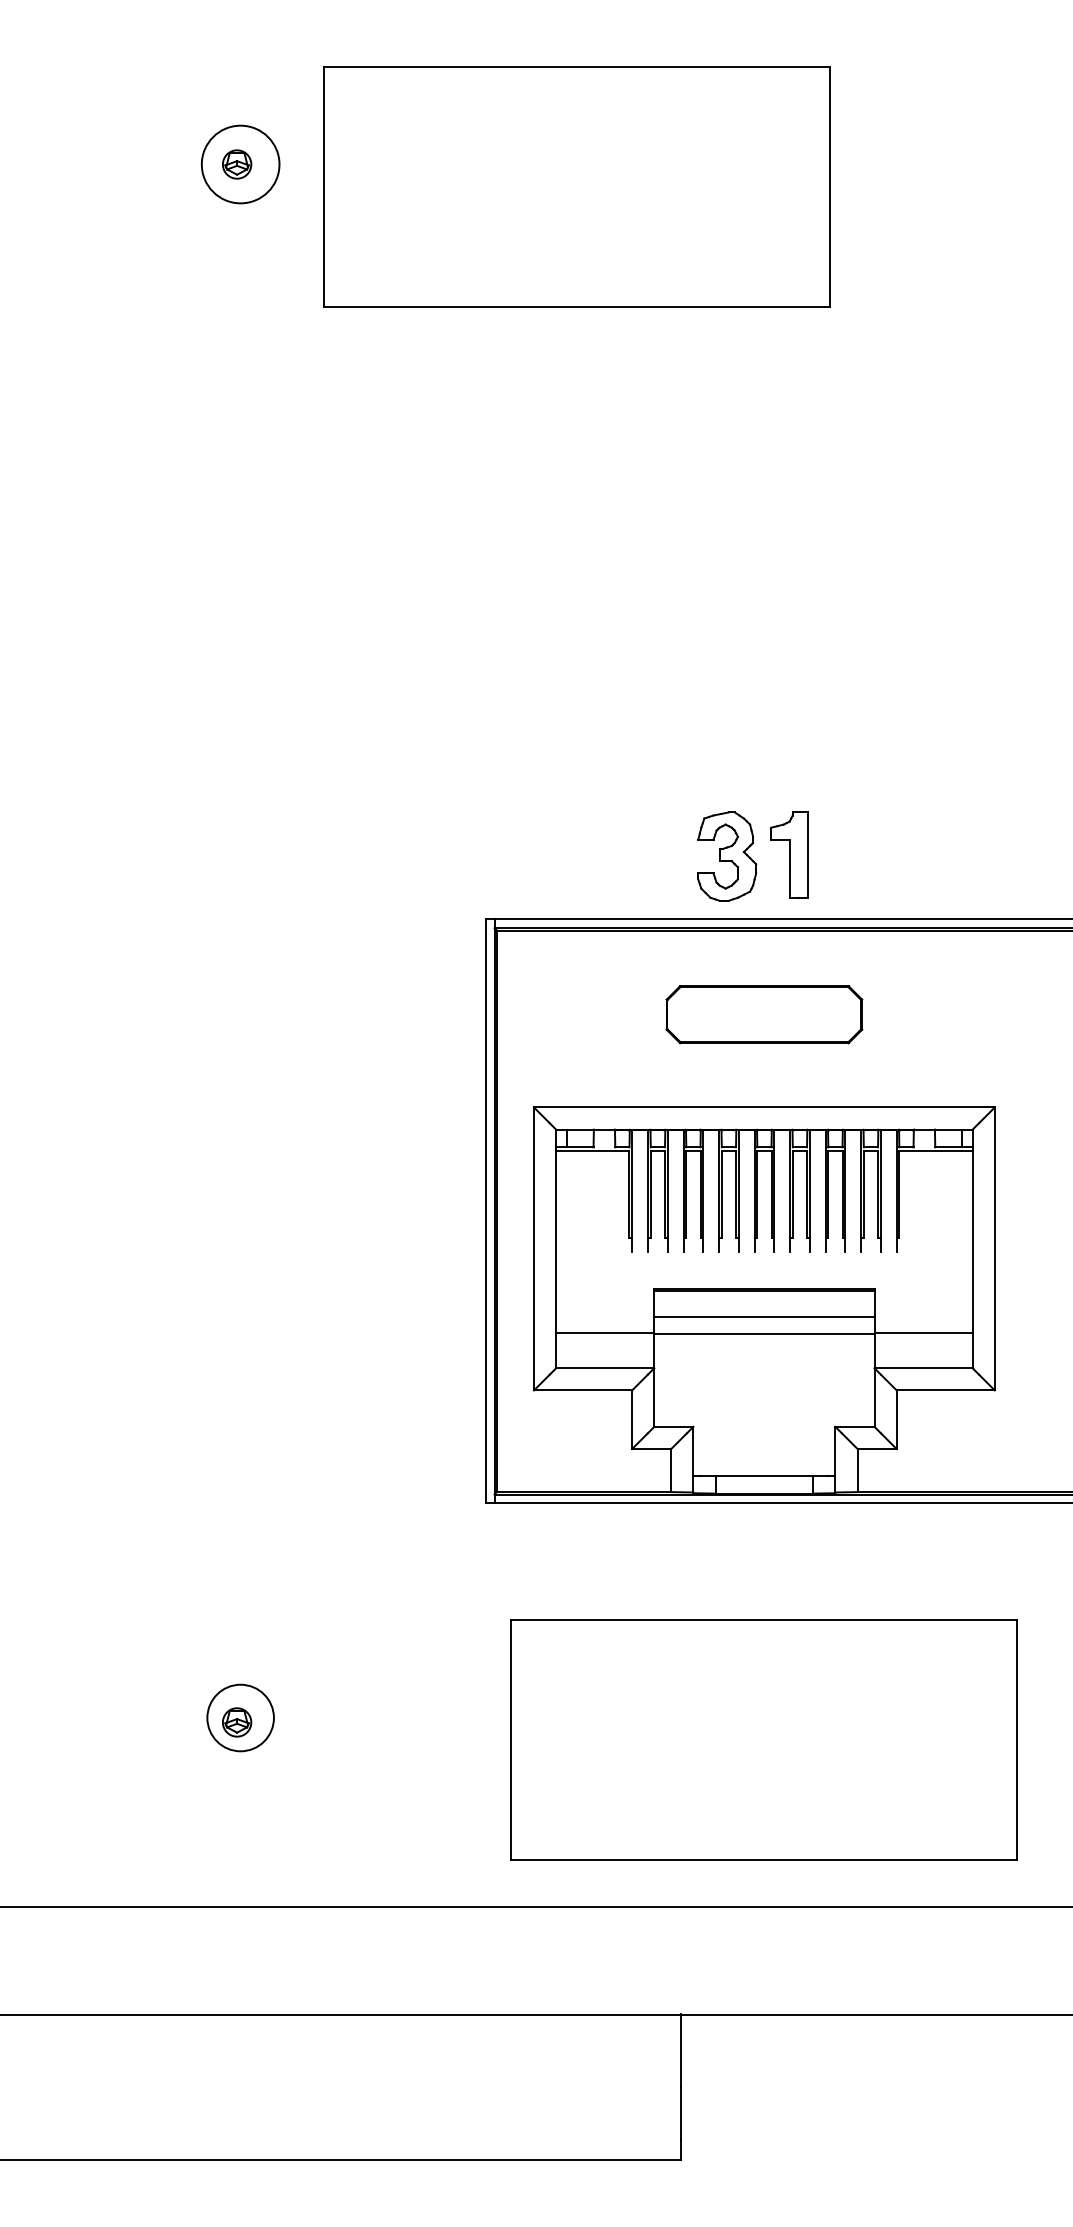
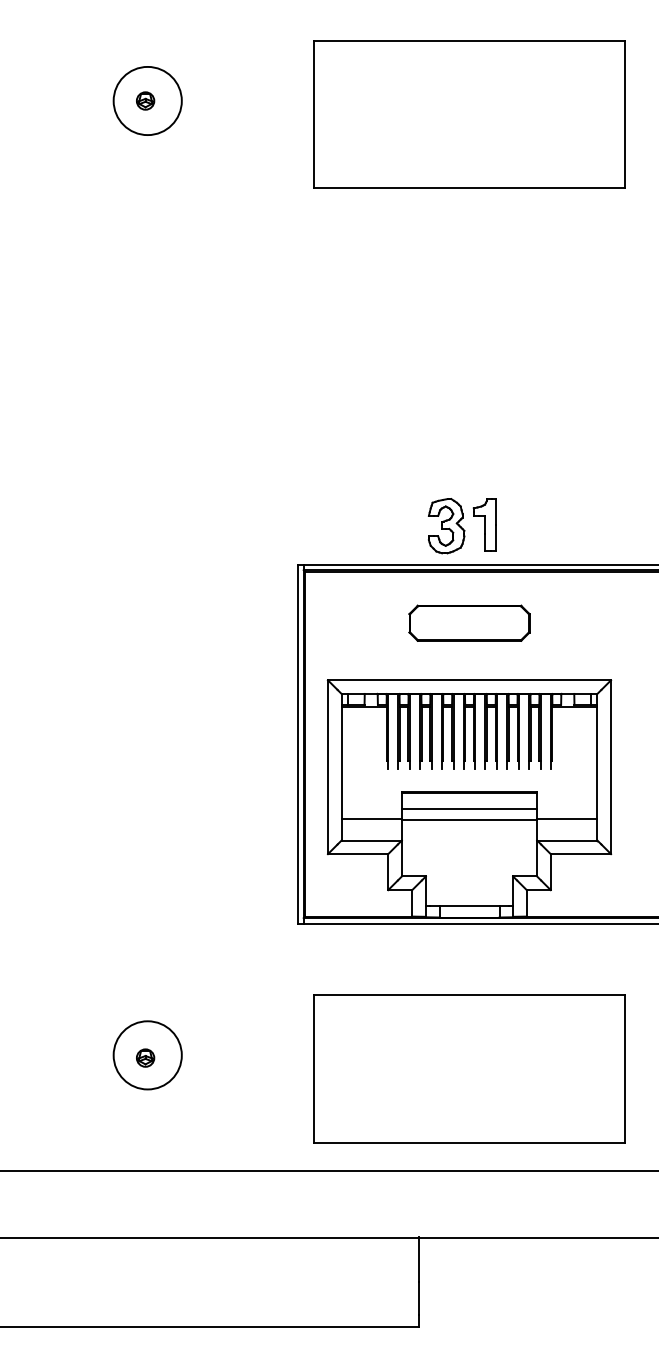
circle: (240, 163) -> (147, 100), size x1.43
part: (577, 186) -> (469, 114), moved
circle: (240, 1718) -> (147, 1055), size x1.67

